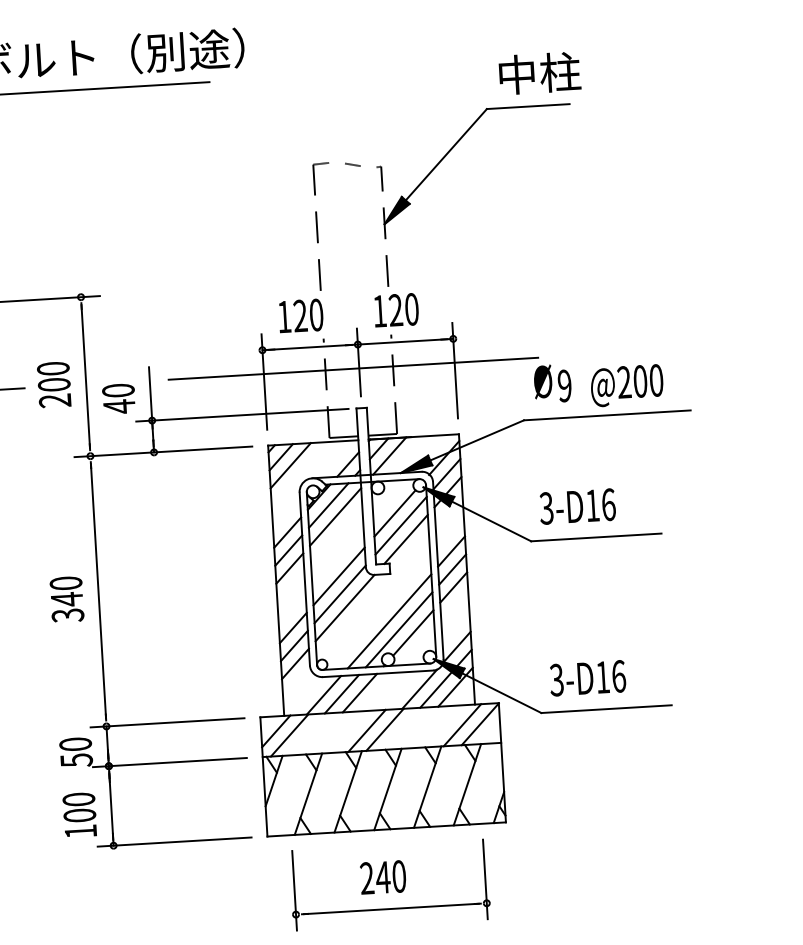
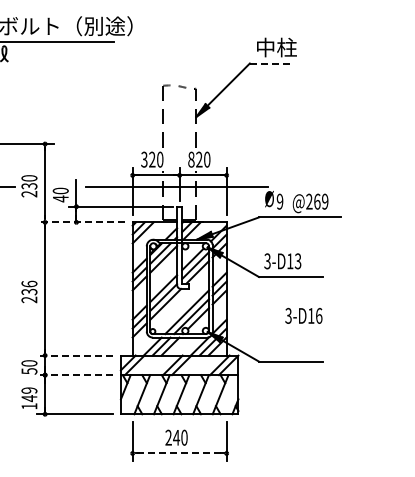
line: (528, 106) -> (270, 63), solid -> dashed
text: (379, 310) -> (191, 159), 120 -> 820
text: (284, 316) -> (144, 159), 120 -> 320
text: (648, 380) -> (321, 201), @200 -> @269
text: (54, 385) -> (29, 186), 200 -> 230
line: (164, 452) -> (81, 222), solid -> dashed
text: (607, 505) -> (297, 261), 3-D16 -> 3-D13
text: (67, 598) -> (29, 291), 340 -> 236
text: (587, 677) -> (303, 315), moved
line: (168, 722) -> (75, 355), solid -> dashed
line: (170, 763) -> (75, 375), solid -> dashed
text: (79, 807) -> (29, 394), 100 -> 149
line: (393, 908) -> (180, 453), solid -> dashed

